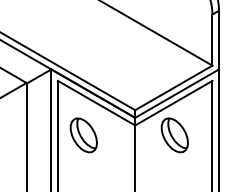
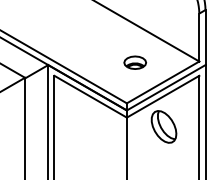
part: (143, 66) -> (134, 62), added
part: (83, 135) -> (78, 127), removed

